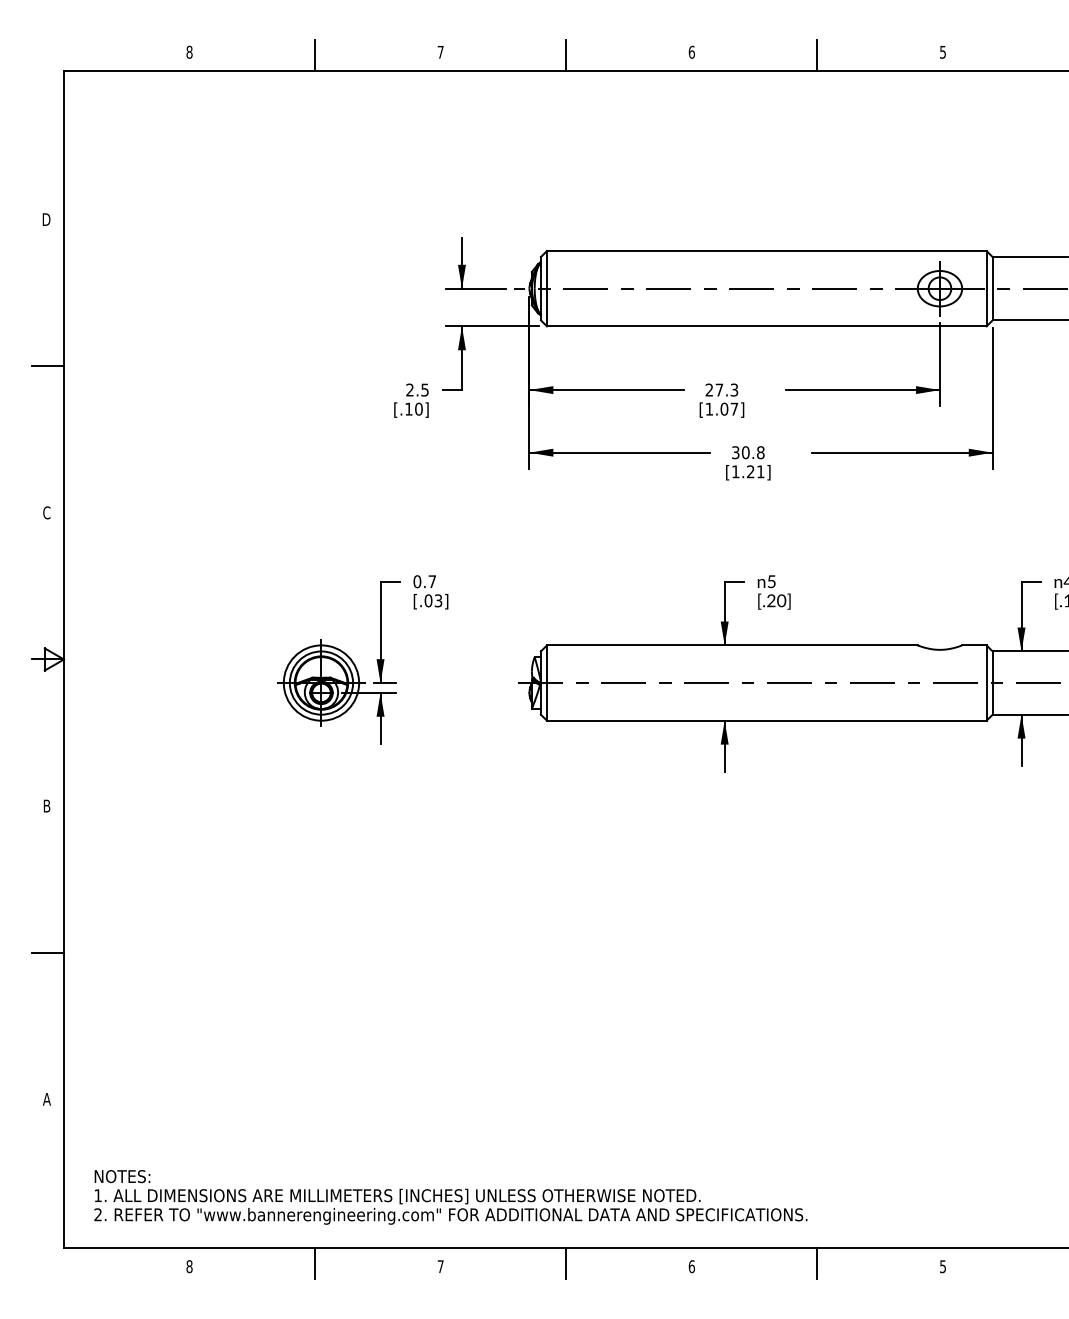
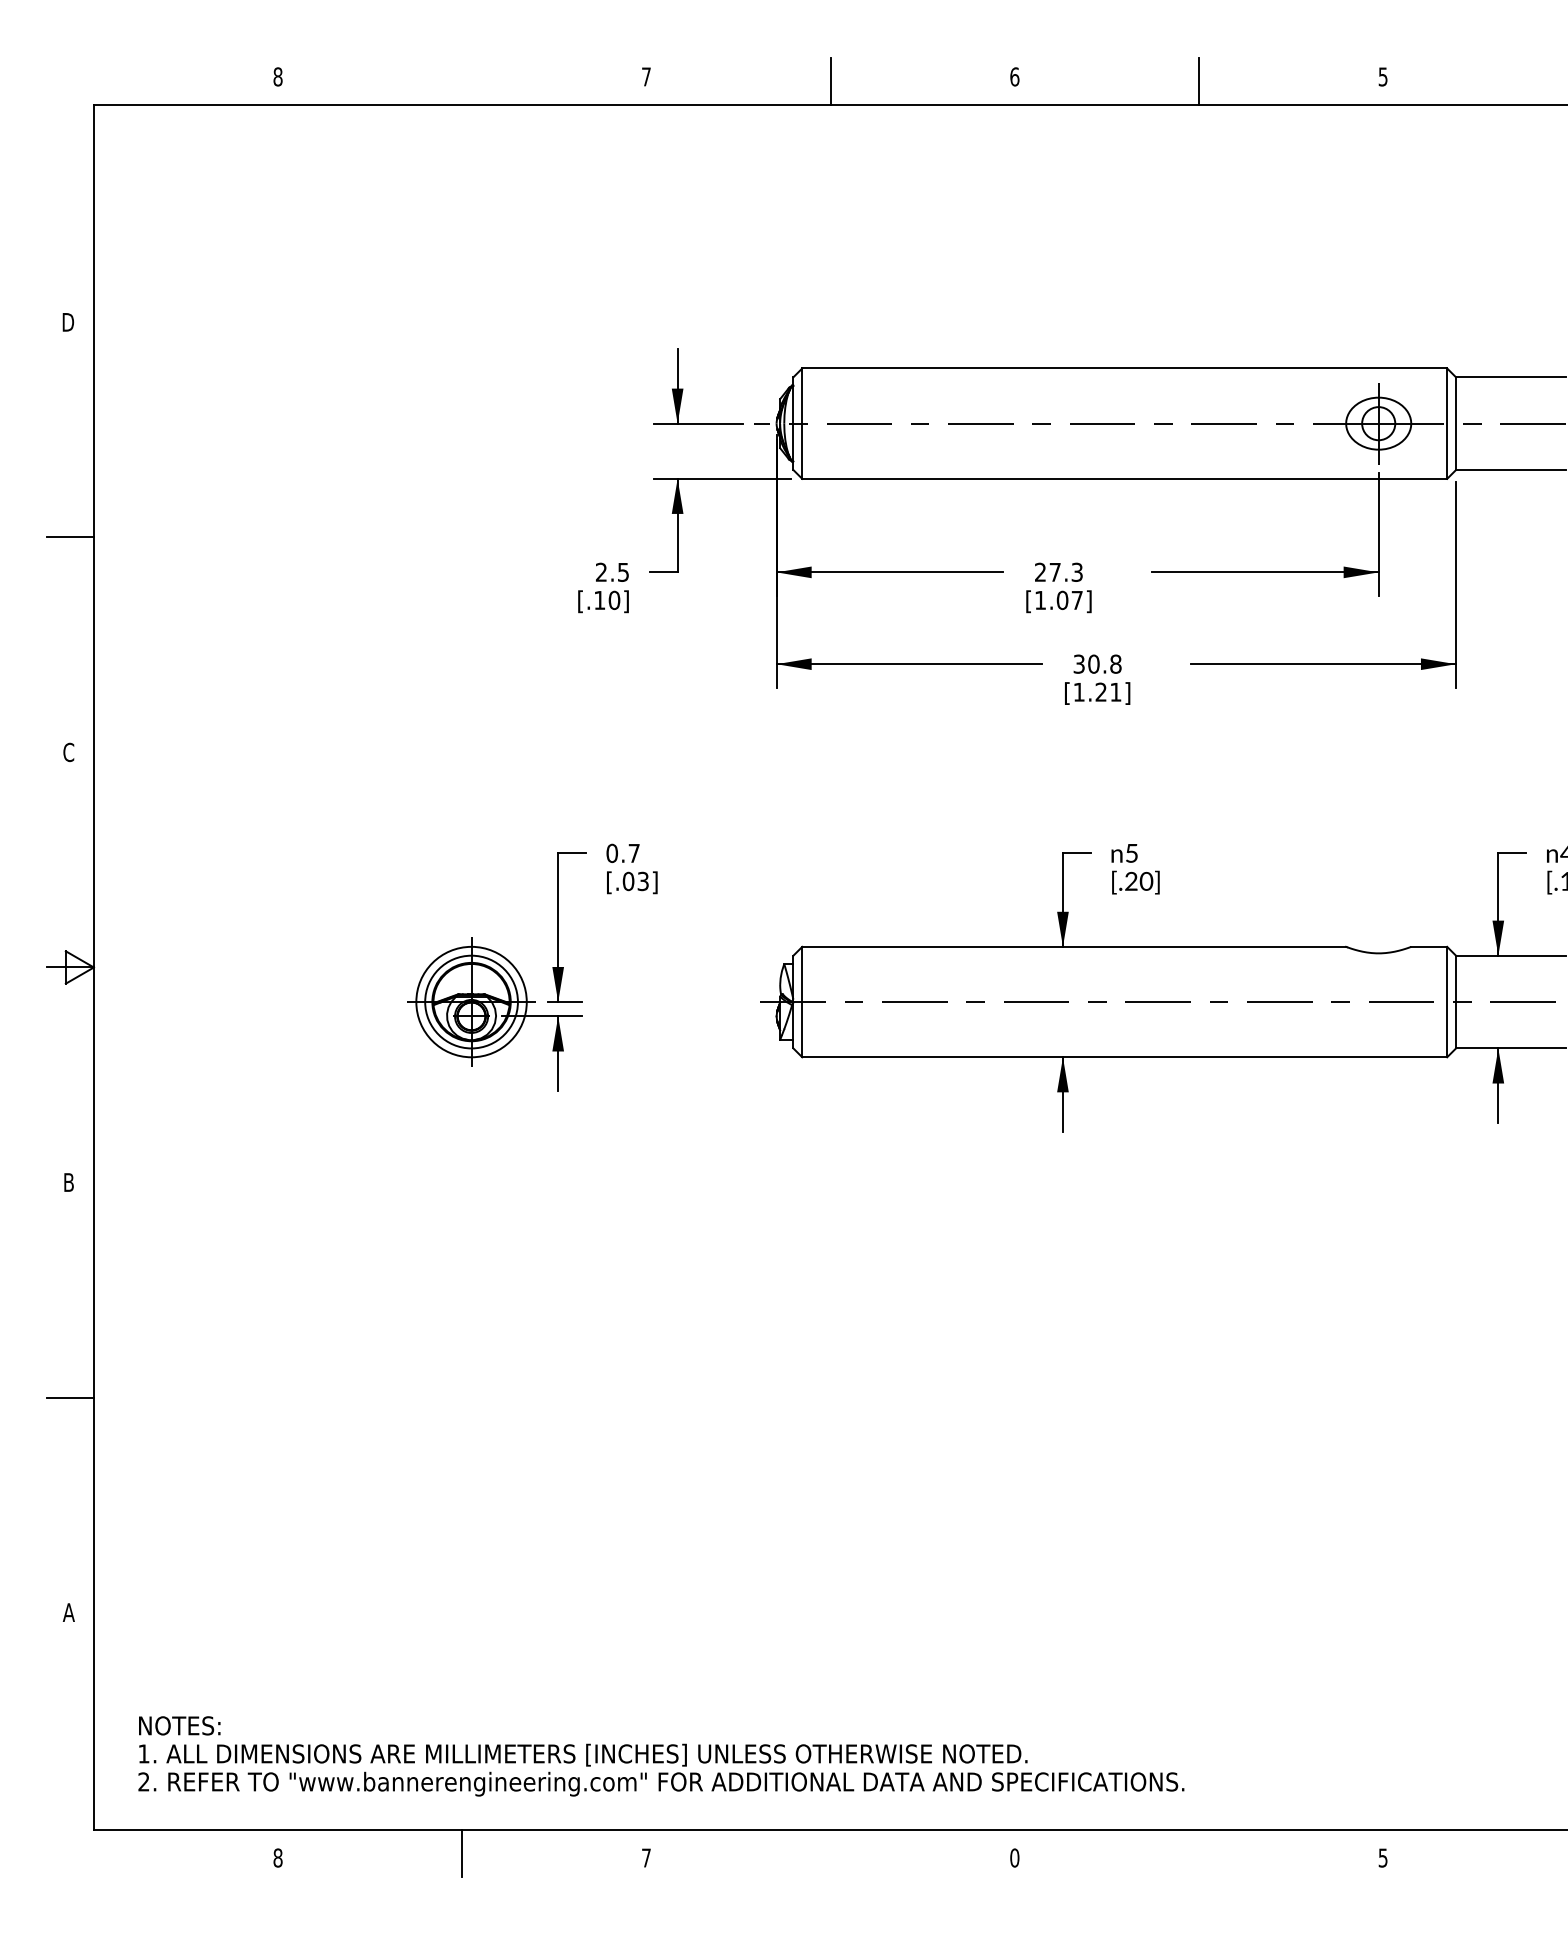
line: (315, 55) -> (462, 81), removed
line: (566, 1263) -> (830, 1853), removed
line: (817, 1263) -> (1199, 1853), removed
text: (691, 1266) -> (1014, 1857), 6 -> 0

